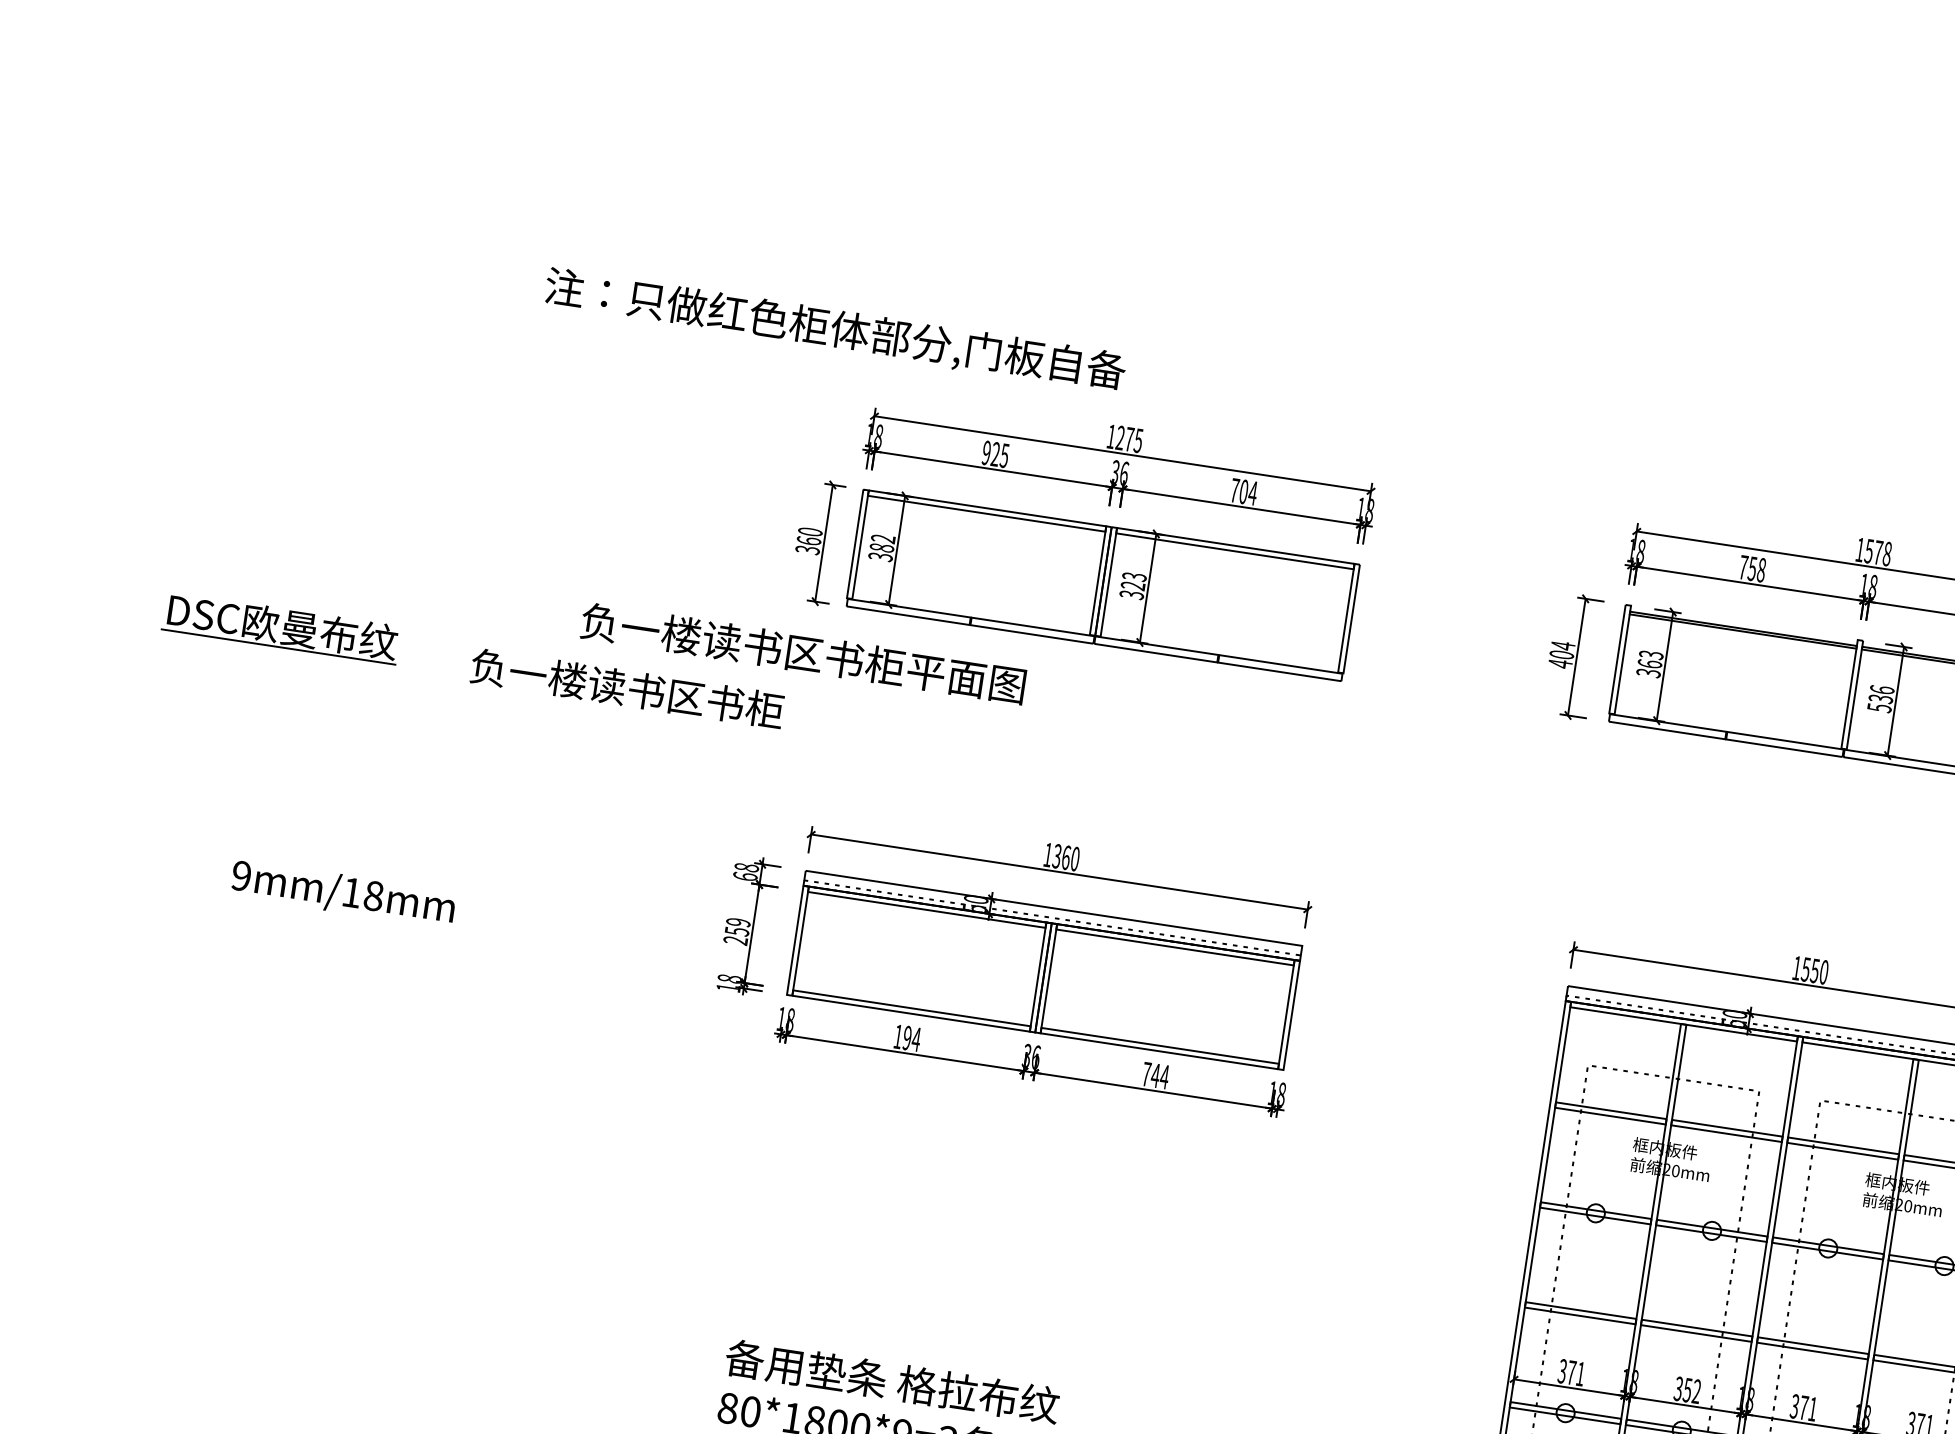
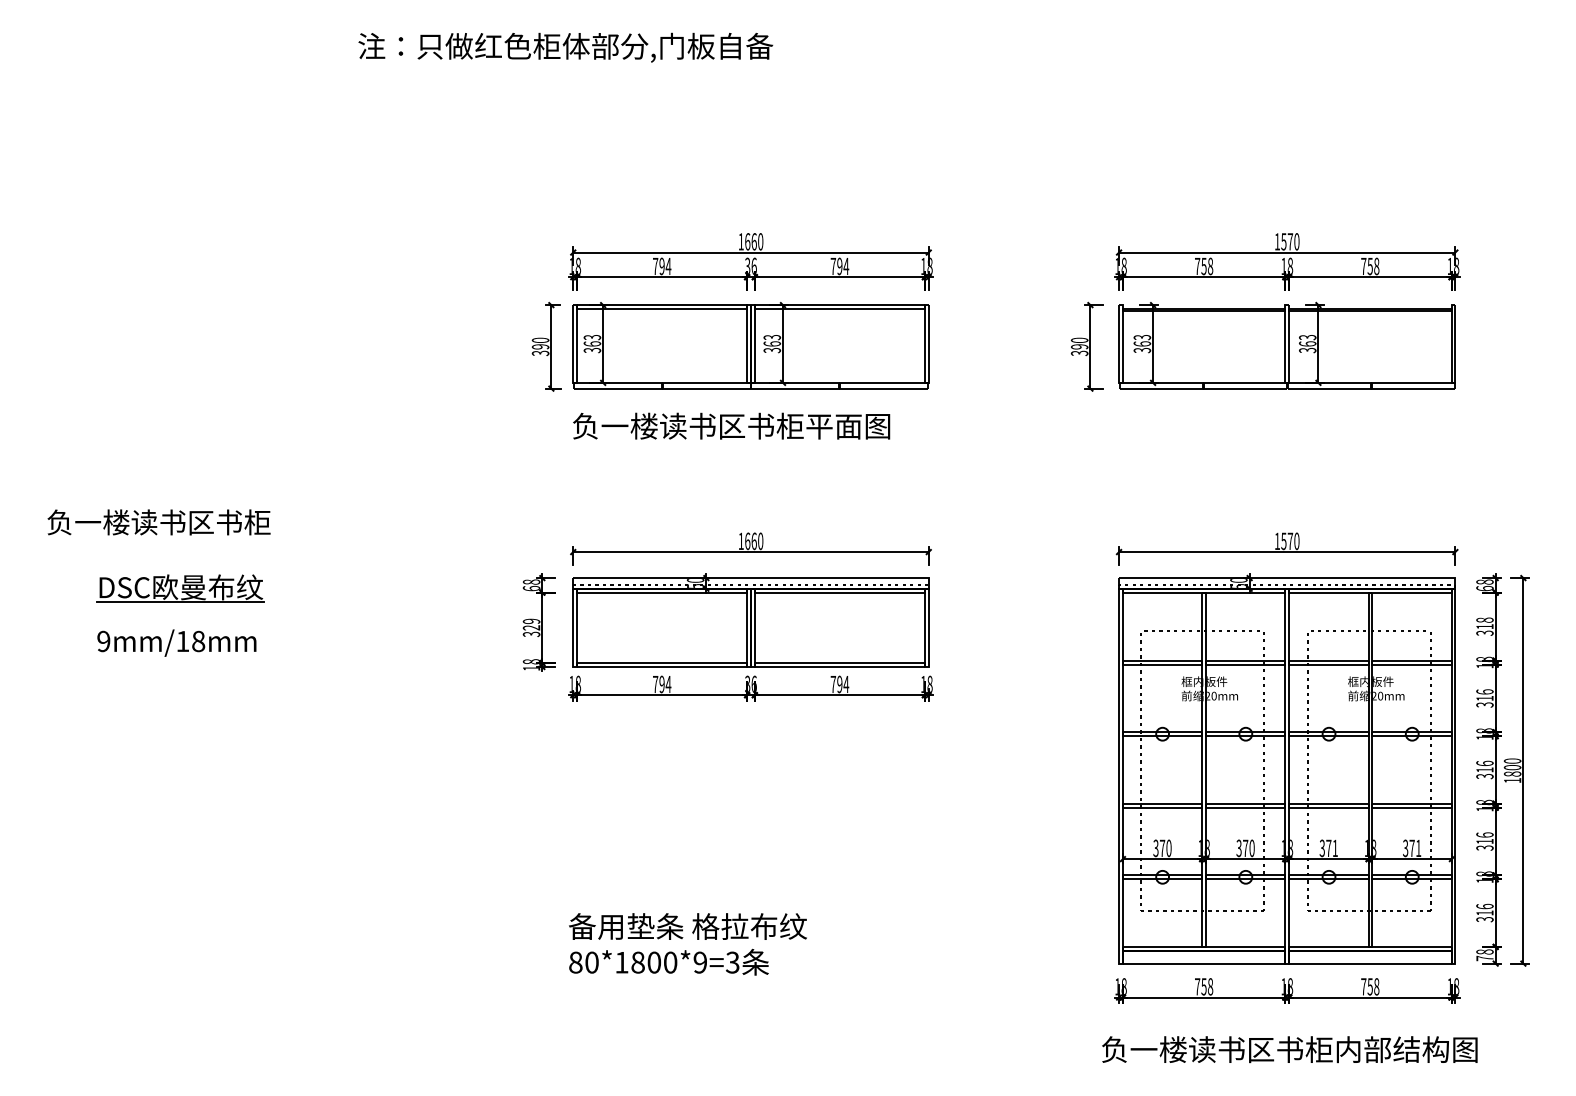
text: (835, 330) -> (565, 47), moved
text: (1129, 439) -> (754, 241), 1275 -> 1660
text: (996, 454) -> (662, 266), 925 -> 794
text: (1243, 491) -> (839, 266), 704 -> 794
text: (808, 540) -> (540, 346), 360 -> 390
text: (882, 543) -> (592, 340), 382 -> 363
text: (1886, 553) -> (1296, 241), 1578 -> 1570
text: (1133, 585) -> (772, 343), 323 -> 363
part: (281, 627) -> (180, 588), moved
text: (803, 652) -> (731, 425), moved
text: (1561, 654) -> (1079, 346), 404 -> 390
text: (626, 688) -> (158, 522), moved
text: (1880, 698) -> (1307, 343), 536 -> 363
text: (1057, 855) -> (747, 540), 1360 -> 1660
text: (342, 892) -> (176, 642), moved
text: (736, 936) -> (531, 631), 259 -> 329
text: (1815, 971) -> (1290, 541), 1550 -> 1570
text: (898, 1036) -> (655, 684), 194 -> 794
text: (1155, 1075) -> (839, 684), 744 -> 794
text: (1579, 1374) -> (1168, 848), 371 -> 370
text: (1691, 1391) -> (1248, 848), 352 -> 370

